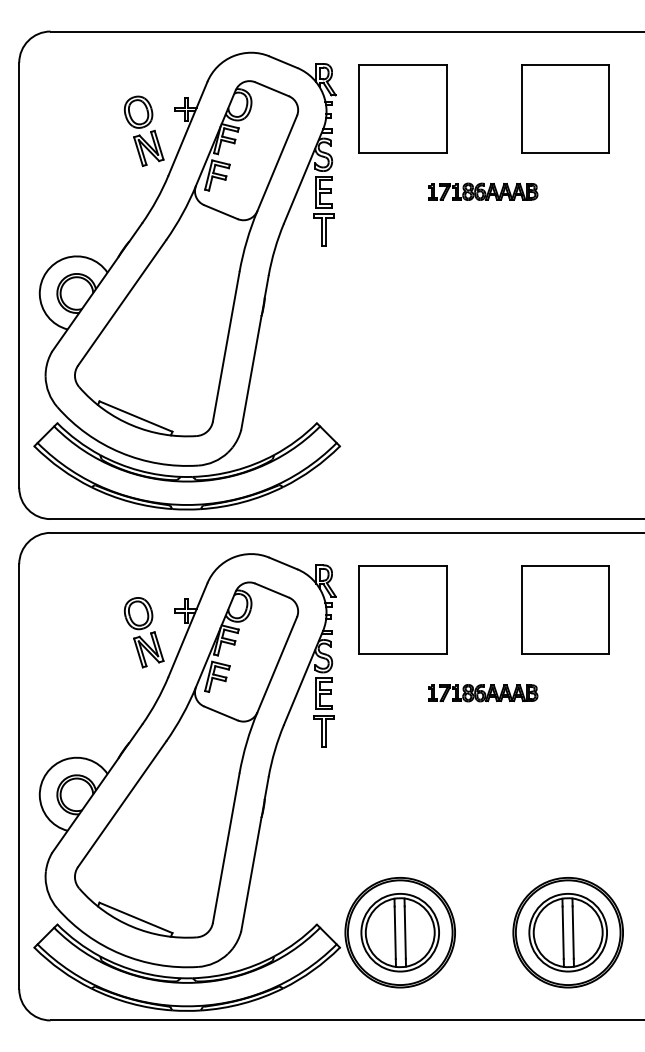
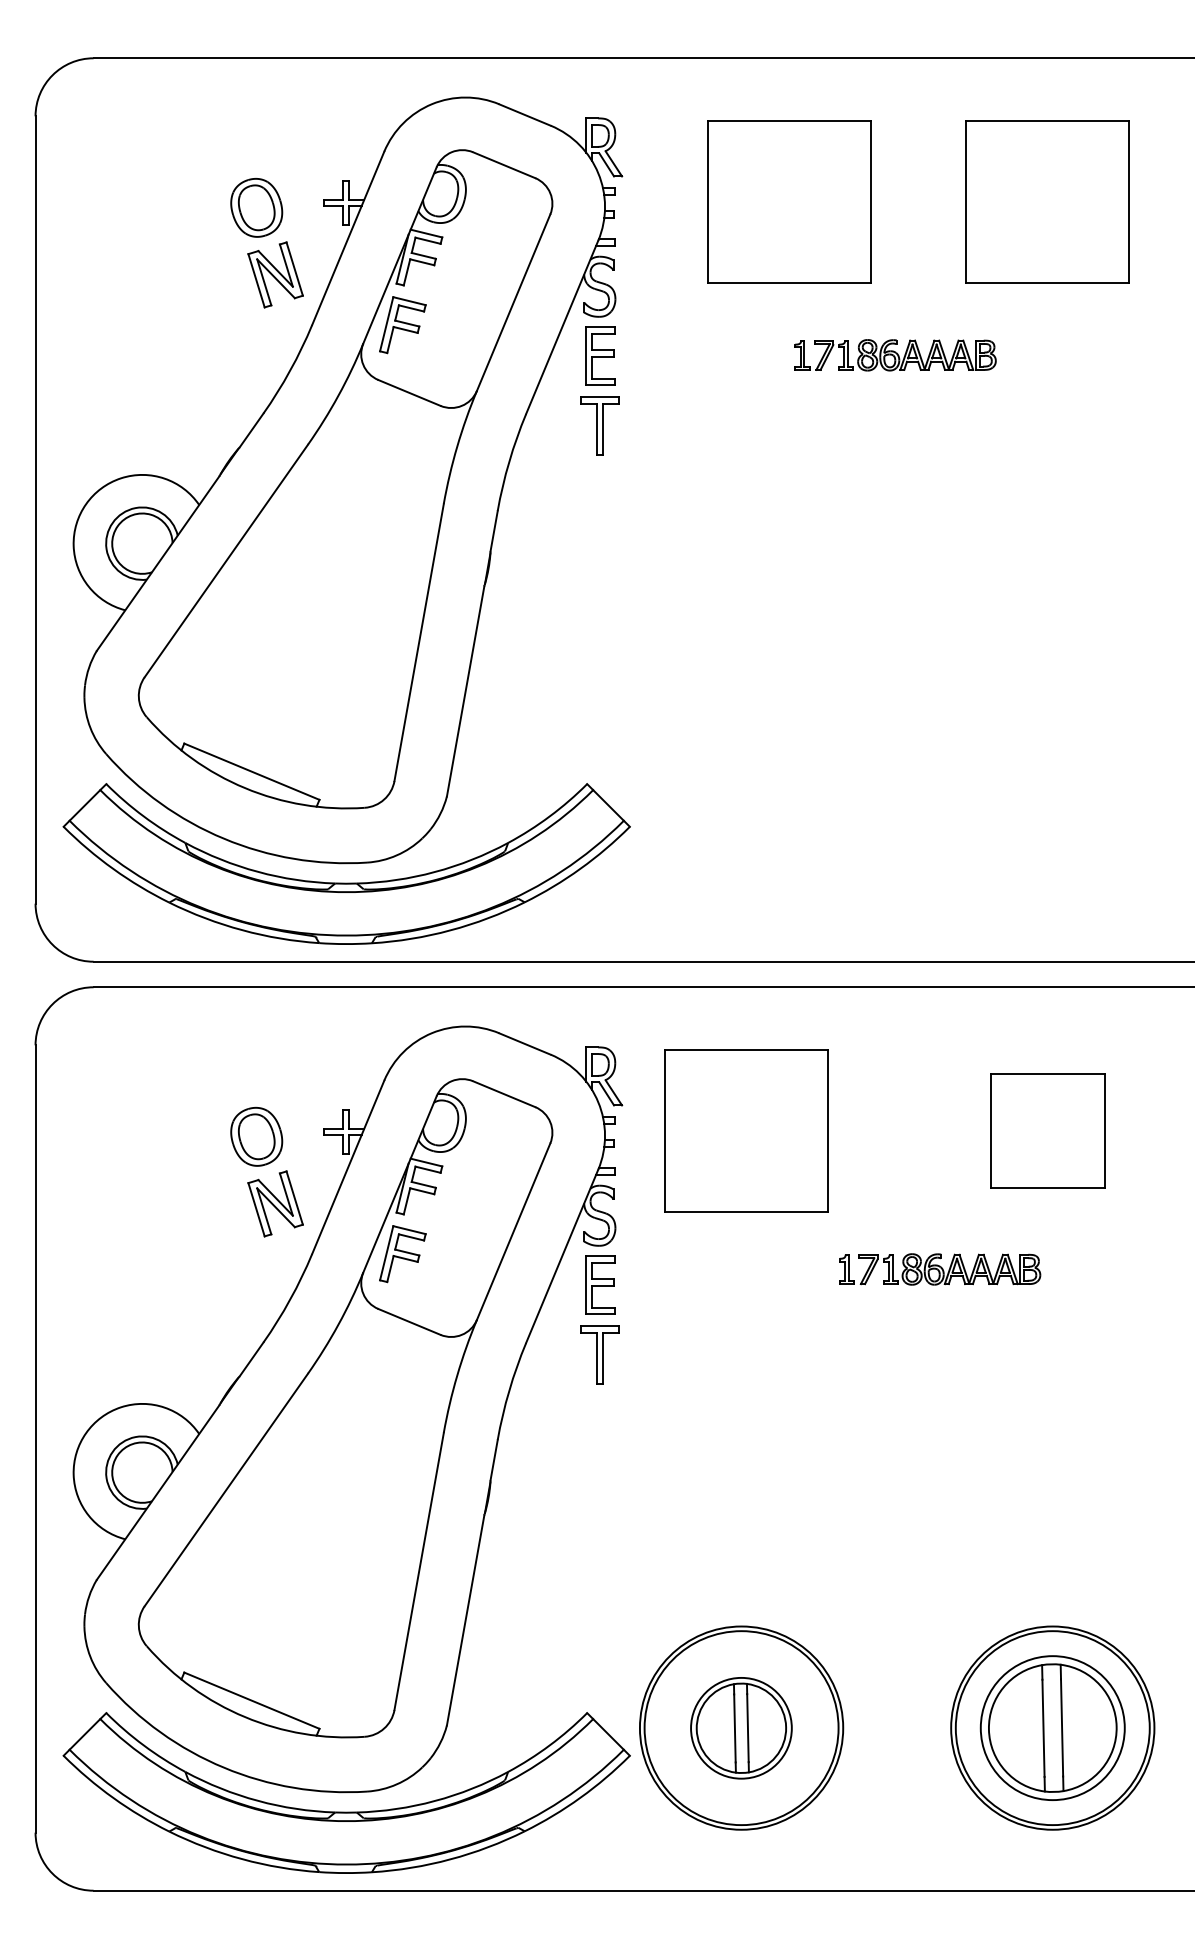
part: (402, 108) -> (788, 200), moved
part: (565, 609) -> (1047, 1129), size x0.7
part: (483, 693) -> (940, 1270), moved
part: (399, 932) -> (740, 1727), size x0.7

